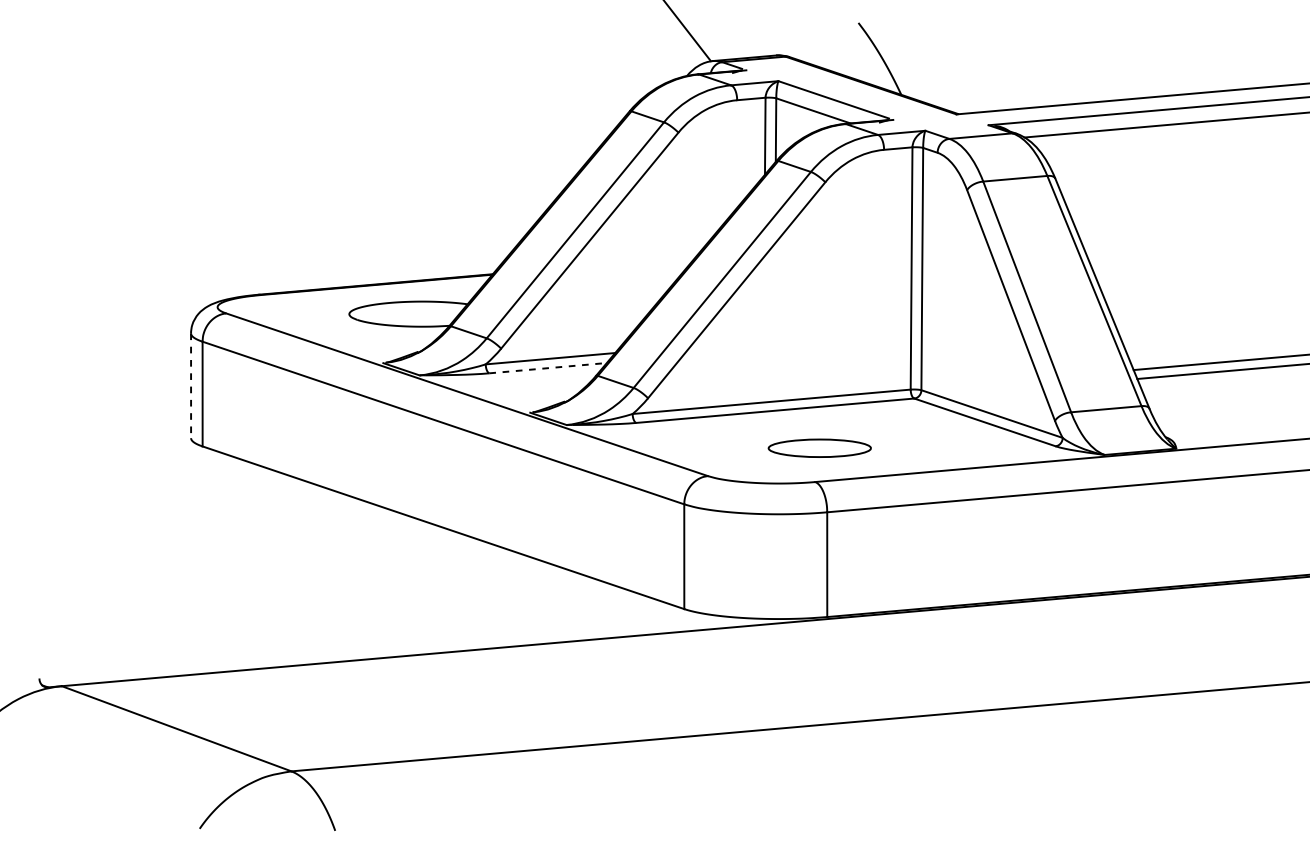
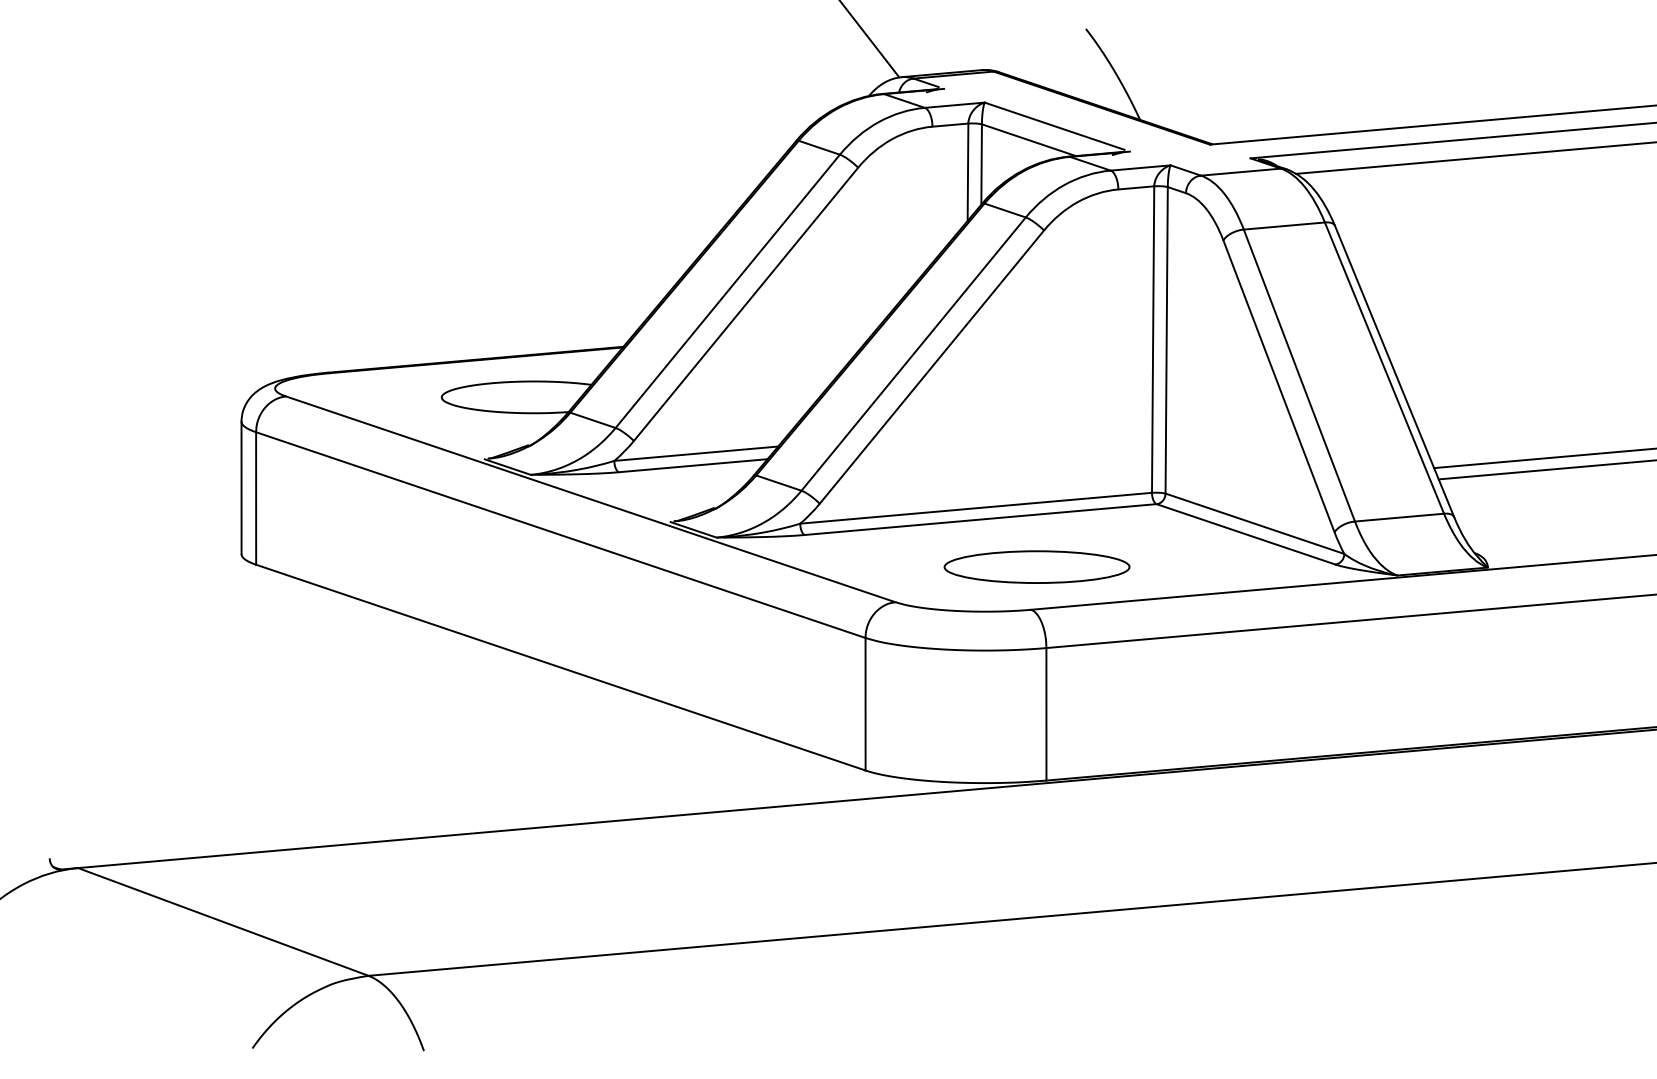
line: (548, 368) -> (693, 465), dashed -> solid
line: (191, 386) -> (241, 488), dashed -> solid
part: (819, 447) -> (1036, 566), size x1.43

